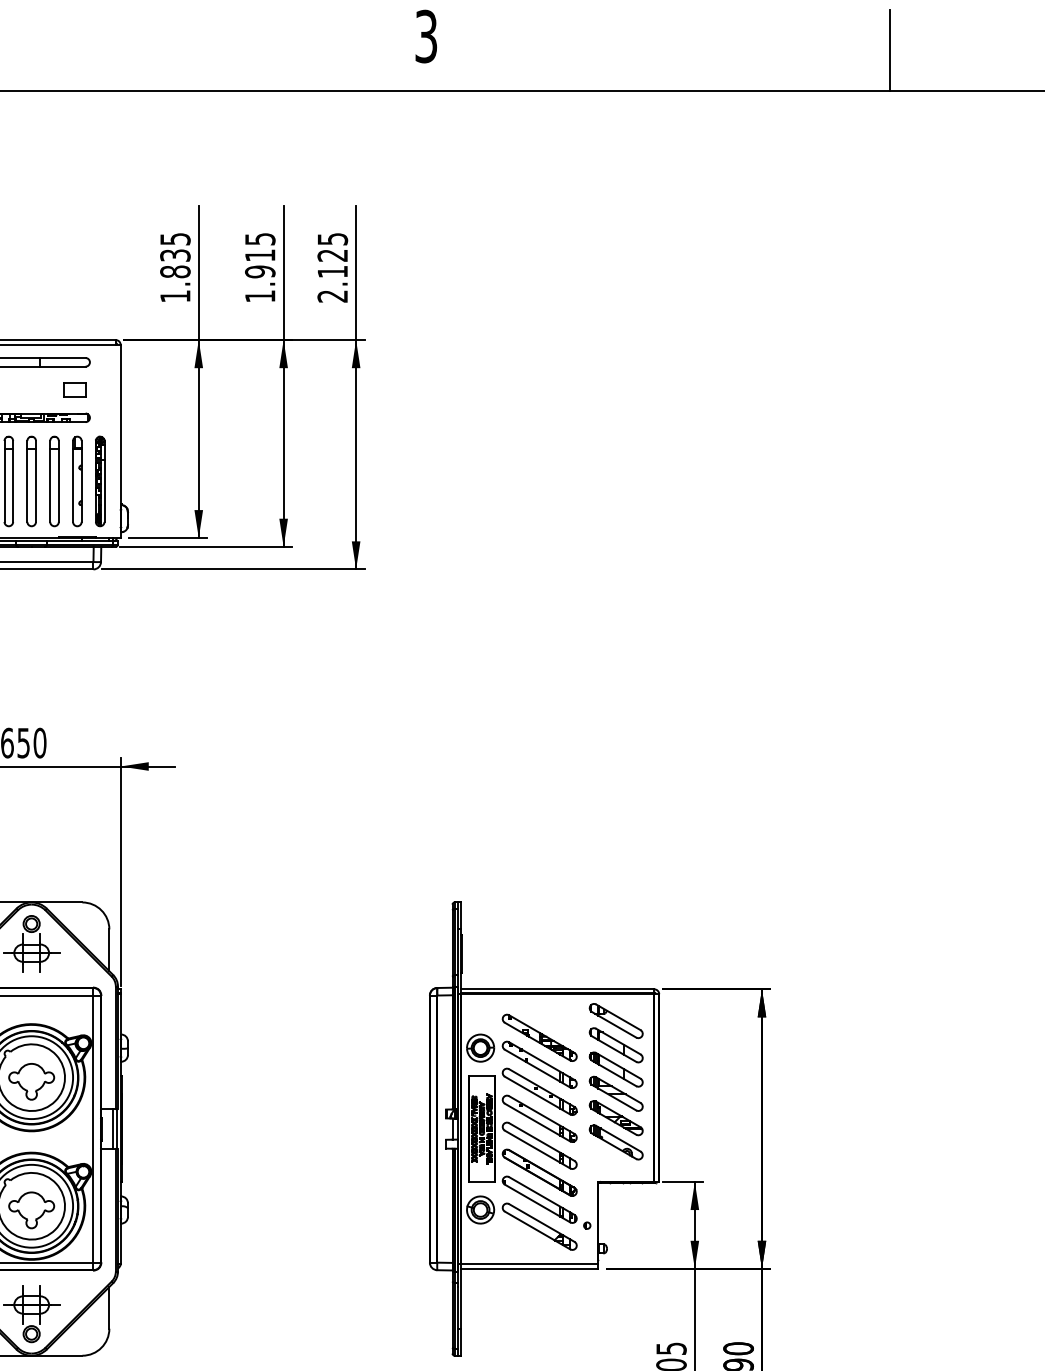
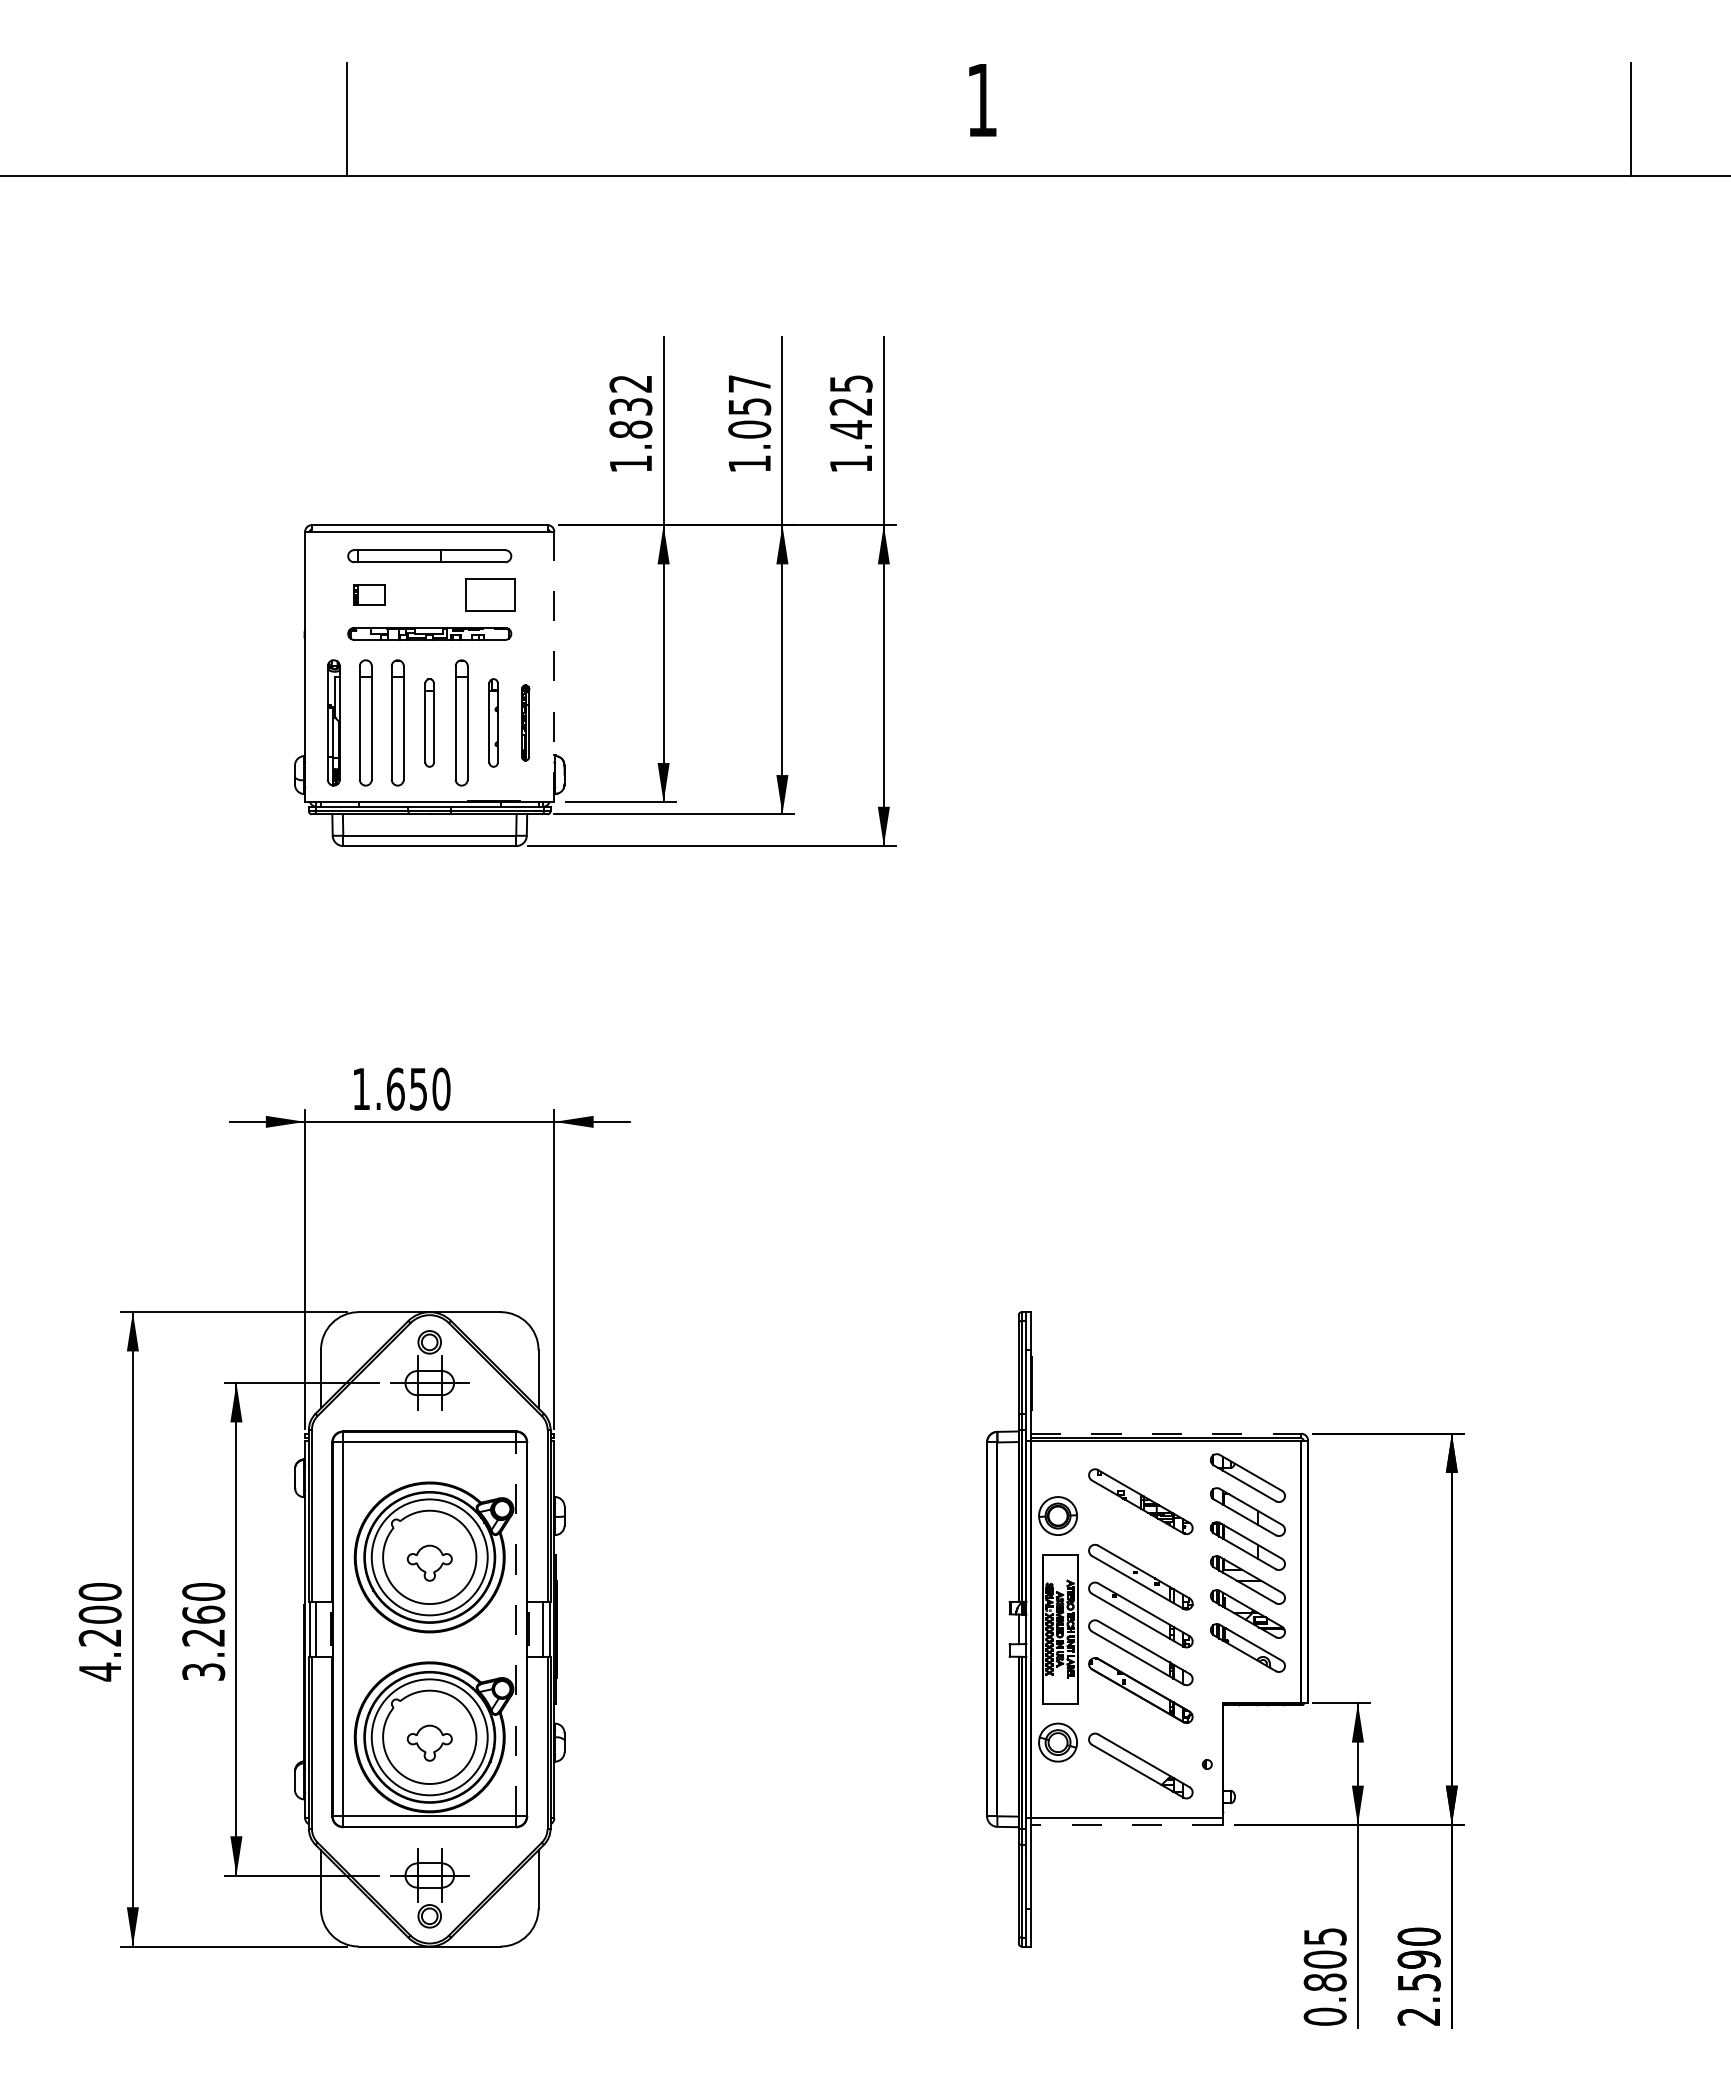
text: (426, 36) -> (982, 99), 3 -> 1
text: (175, 238) -> (630, 383), 1.835 -> 1.832
text: (260, 255) -> (749, 406), 1.915 -> 1.057
text: (332, 283) -> (850, 446), 2.125 -> 1.425
part: (74, 389) -> (489, 594), size x1.6
line: (120, 441) -> (554, 666), solid -> dashed
part: (31, 481) -> (429, 722), size x0.7
part: (77, 481) -> (493, 722), size x0.7
part: (100, 481) -> (525, 722), size x0.6
line: (558, 989) -> (1166, 1433), solid -> dashed
part: (539, 1064) -> (1140, 1539), removed
part: (31, 1082) -> (429, 1563), size x0.7
line: (93, 1129) -> (516, 1629), solid -> dashed
part: (539, 1199) -> (1140, 1727), removed
part: (31, 1210) -> (429, 1743), size x0.7
line: (529, 1268) -> (1126, 1824), solid -> dashed

